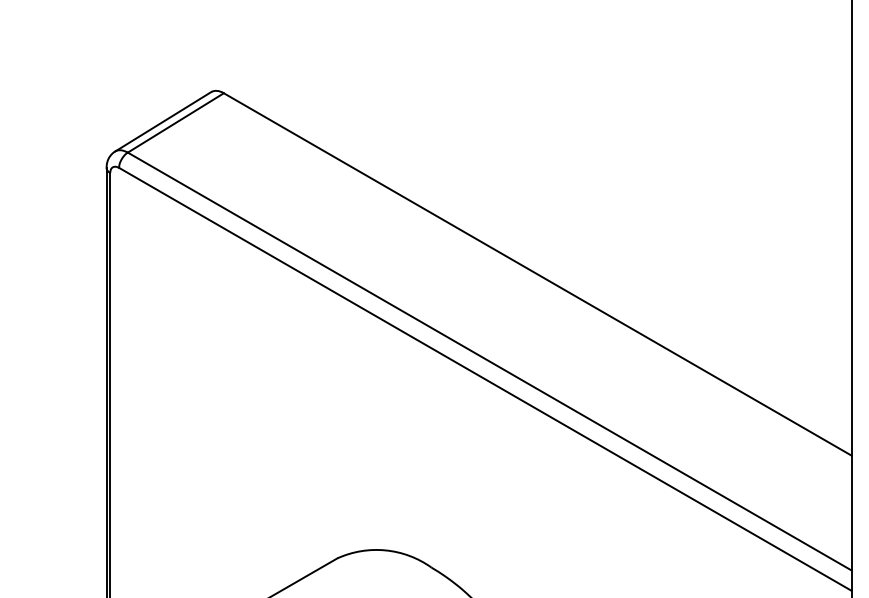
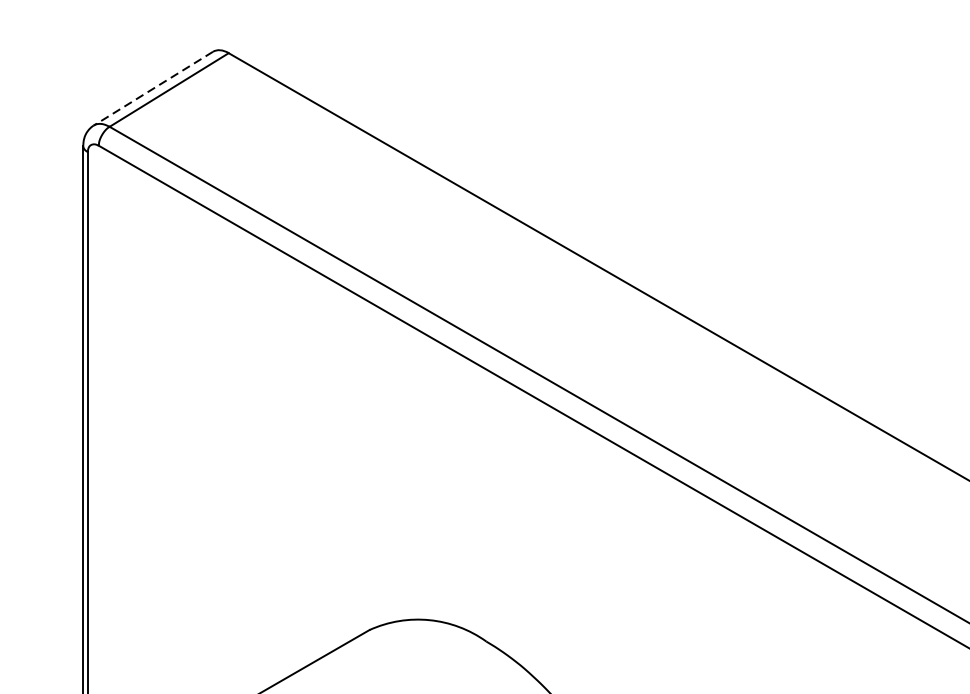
line: (163, 121) -> (153, 88), solid -> dashed

